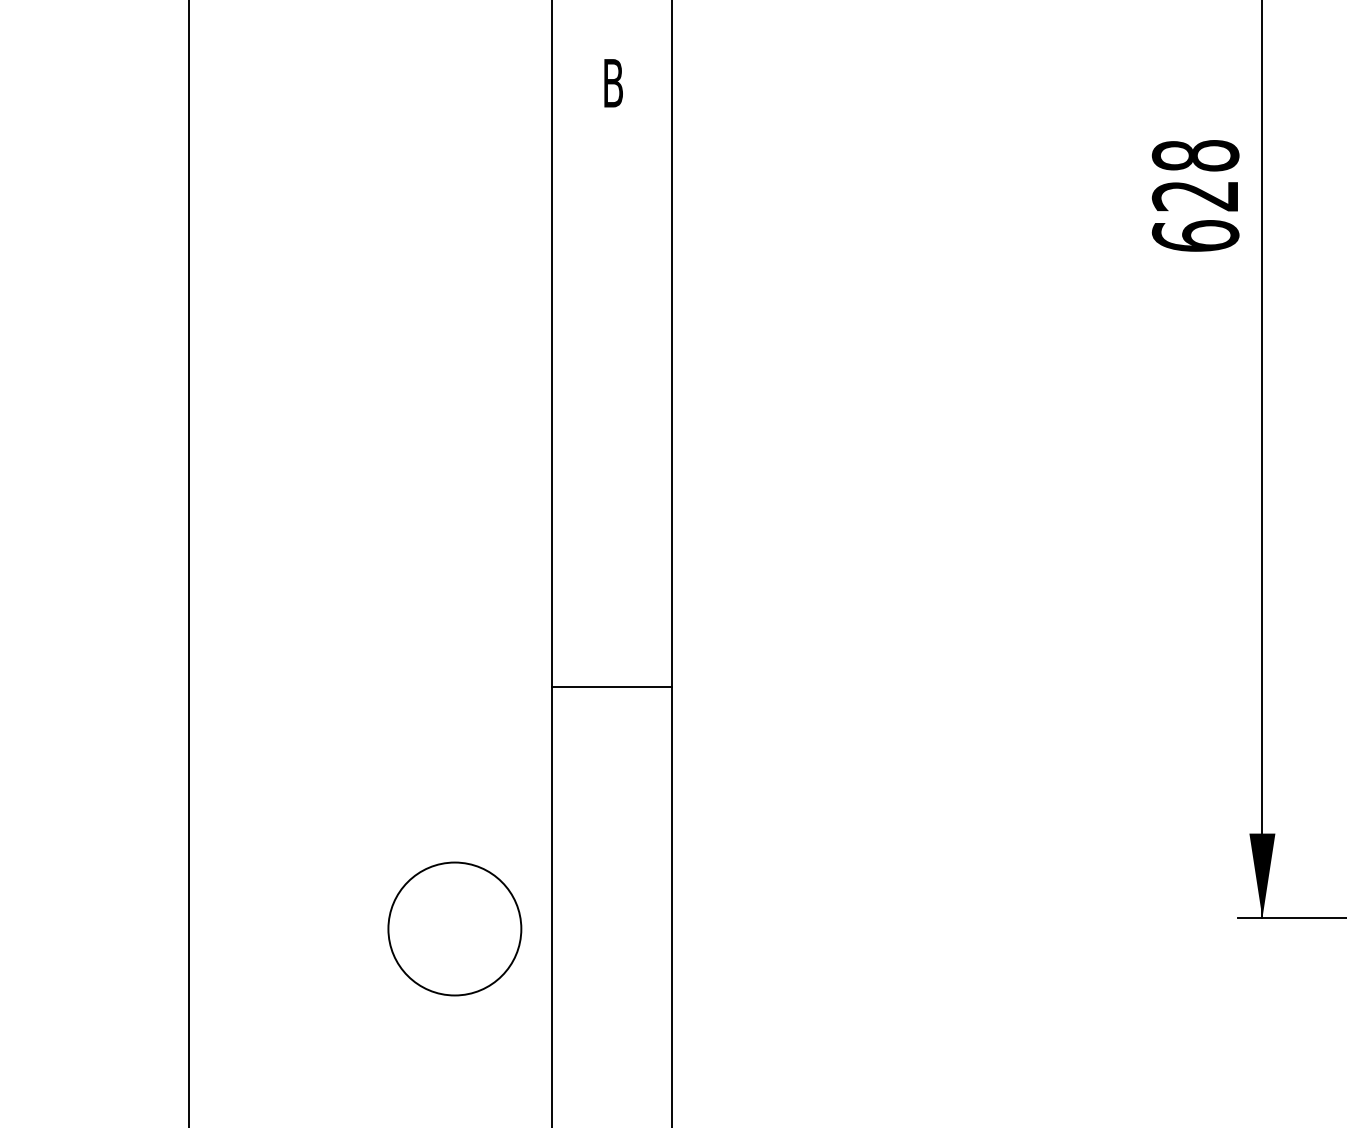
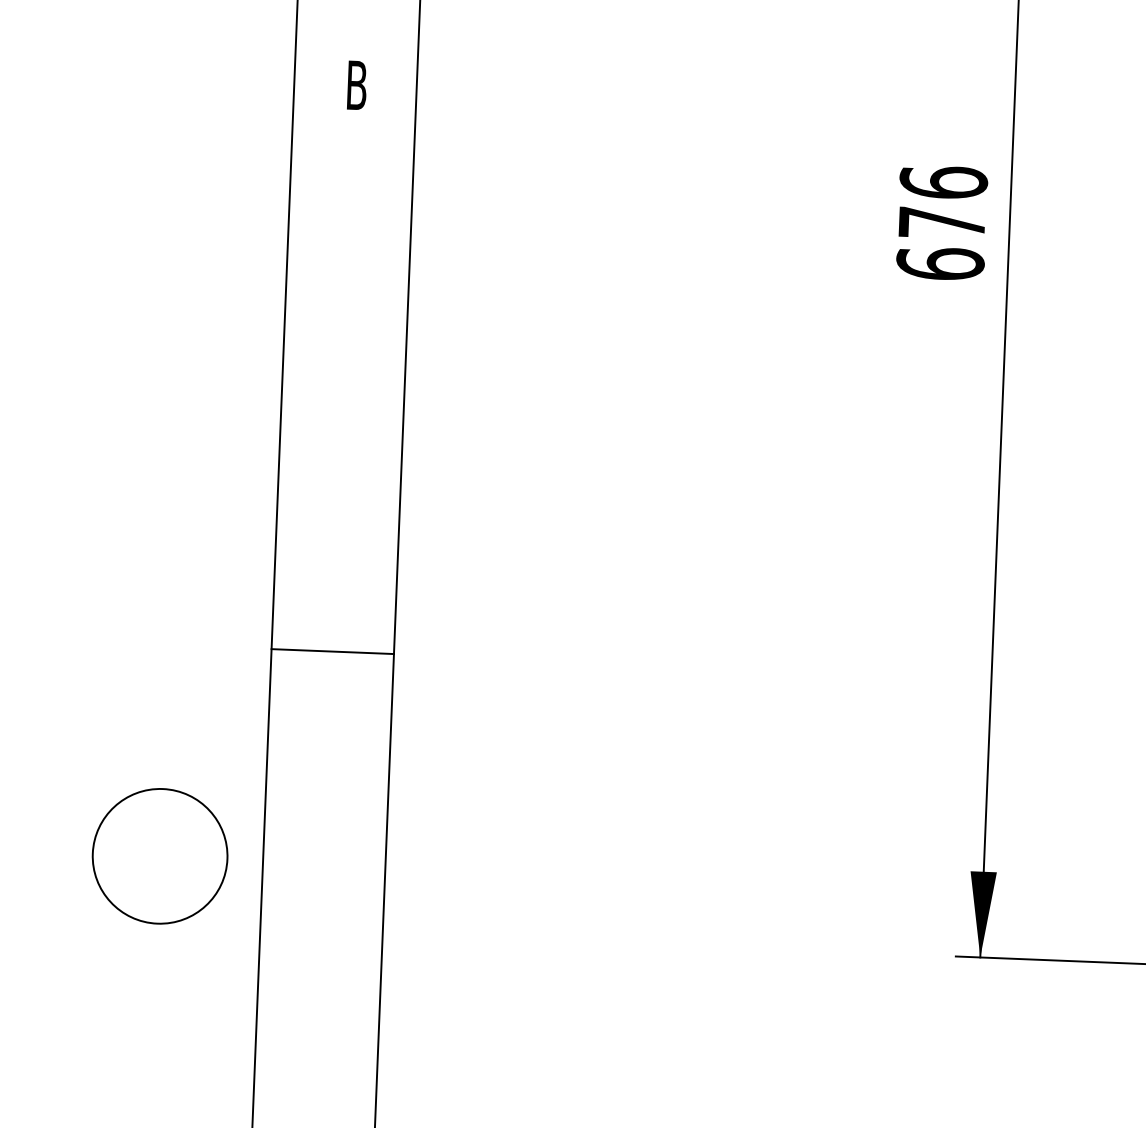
text: (1195, 175) -> (942, 202), 628 -> 676
line: (611, 687) -> (332, 651), moved
circle: (454, 928) -> (159, 855), moved

